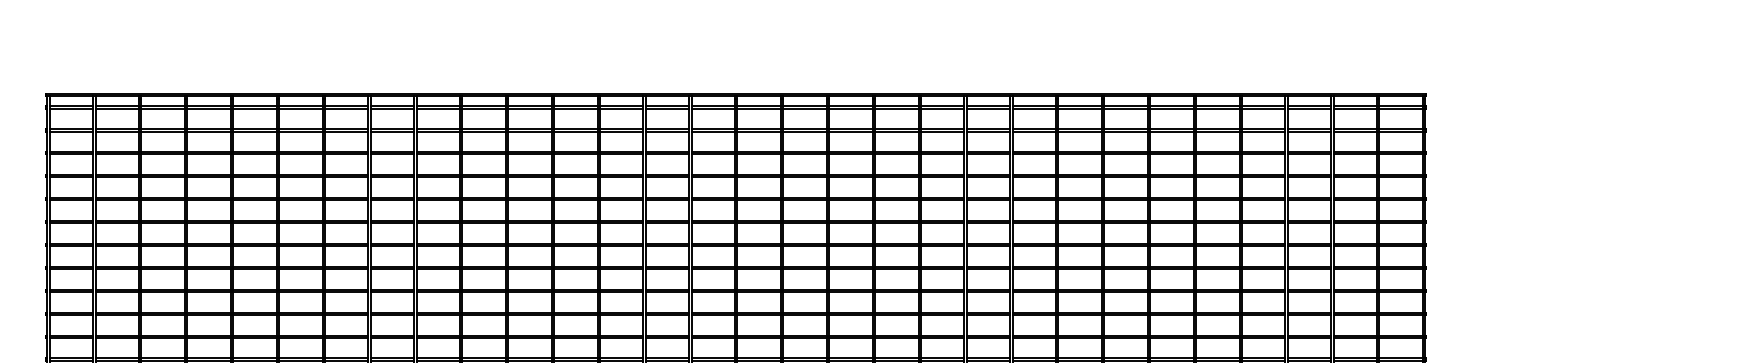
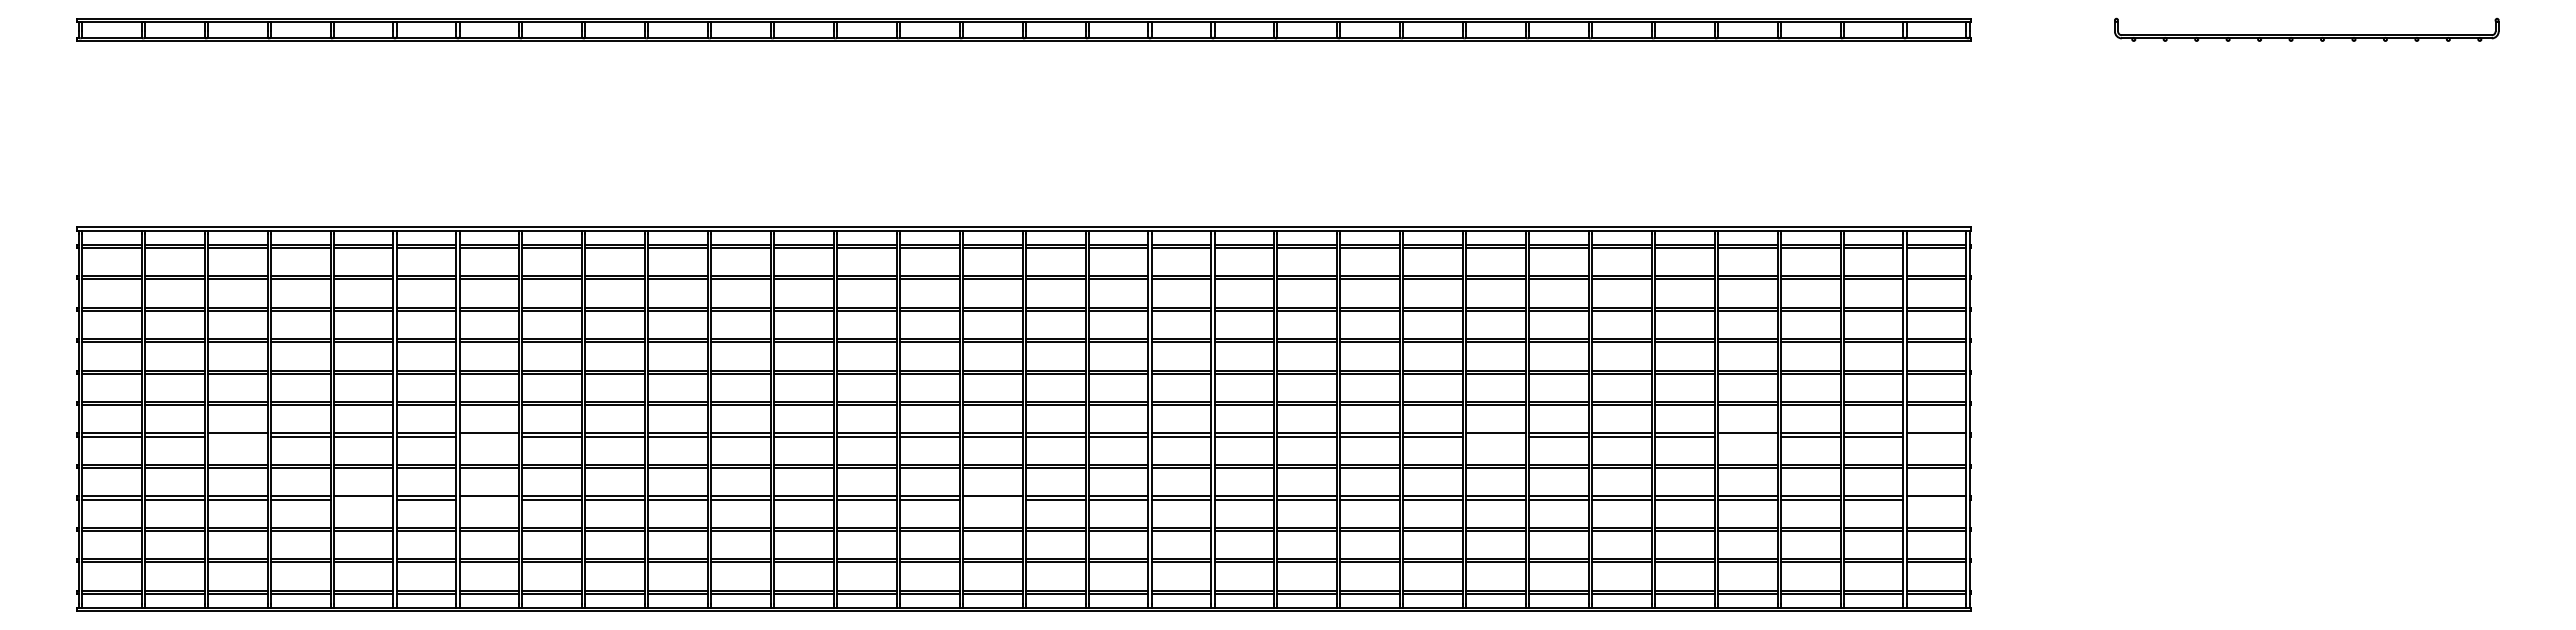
line: (163, 246) -> (237, 436), removed
line: (346, 246) -> (489, 436), removed
line: (1079, 246) -> (1495, 436), removed
line: (1263, 246) -> (1747, 436), removed
line: (1401, 246) -> (1936, 436), removed
line: (254, 291) -> (363, 499), removed
line: (346, 291) -> (489, 499), removed
line: (713, 291) -> (992, 499), removed
line: (1401, 291) -> (1936, 499), removed

